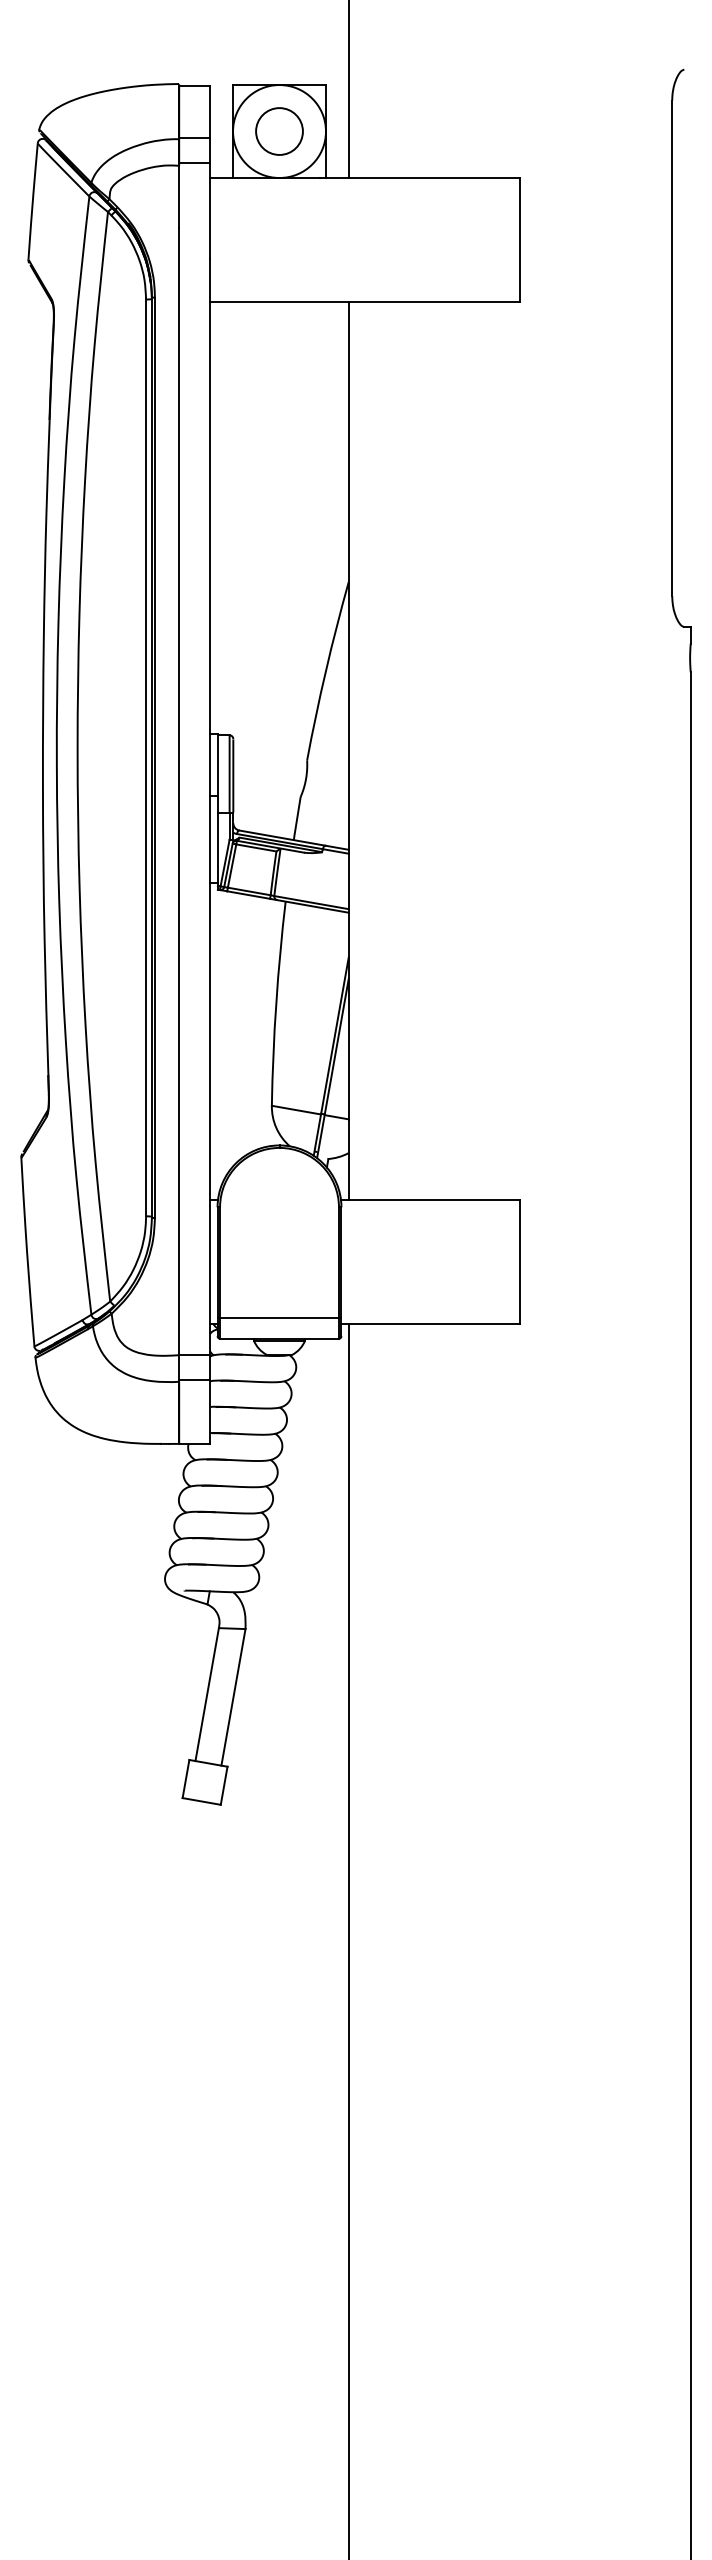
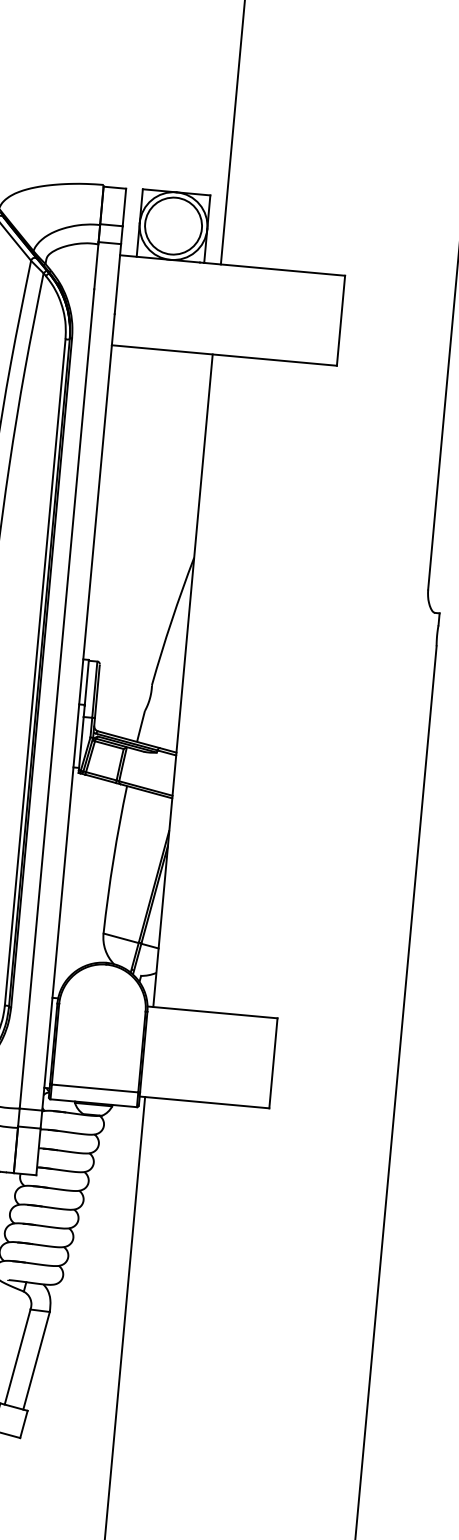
circle: (279, 131) -> (173, 226), size x1.67

